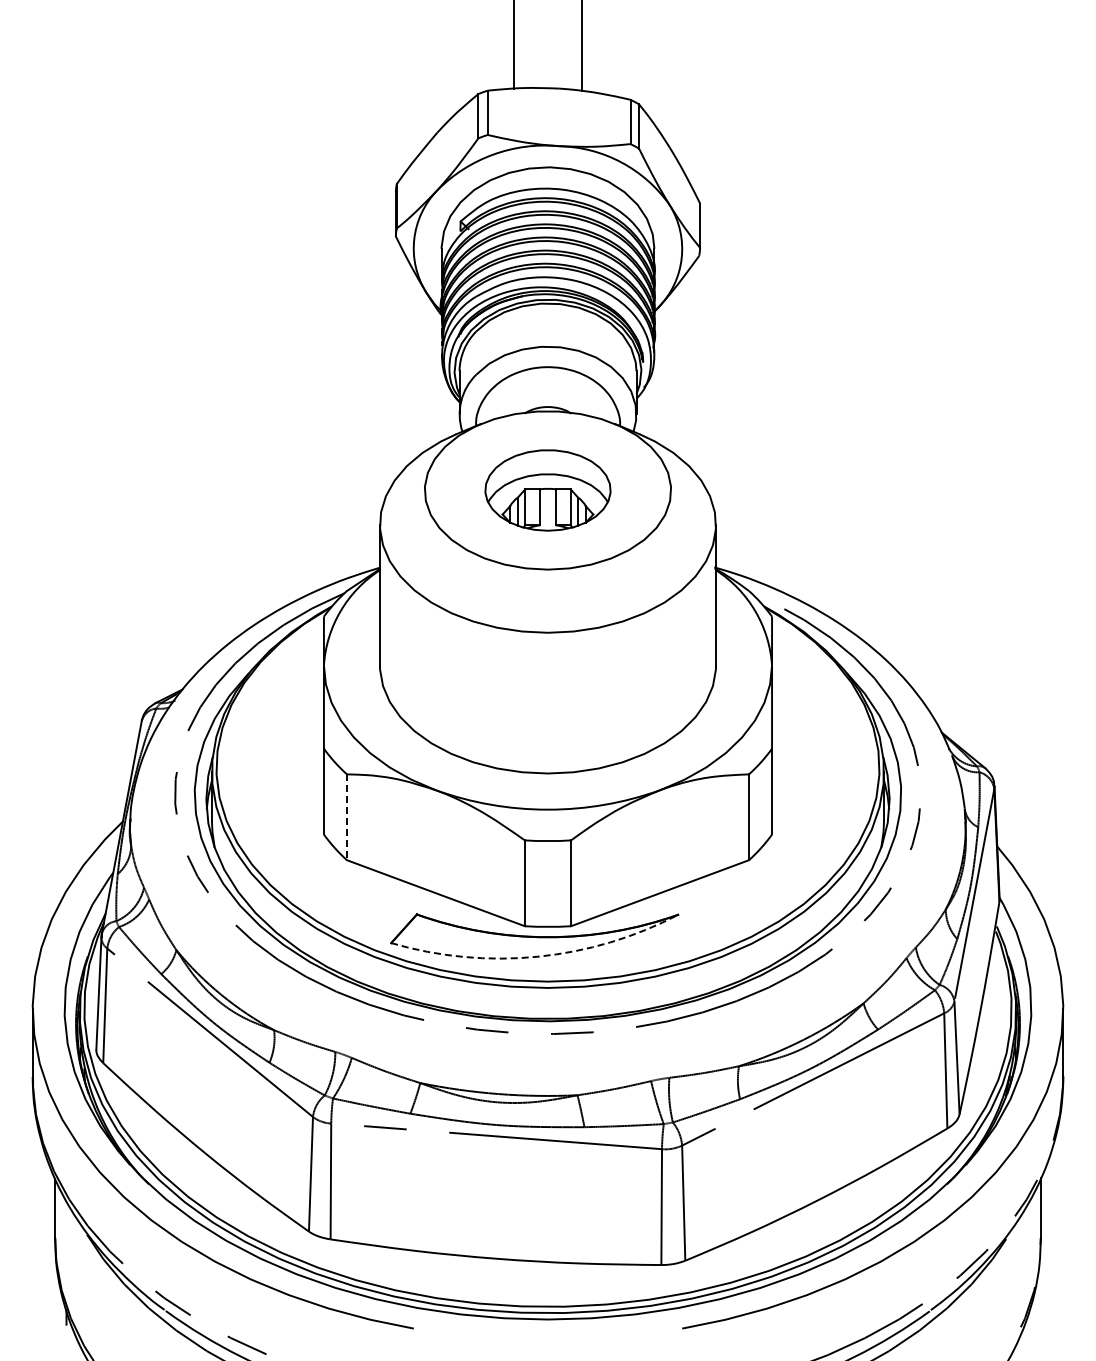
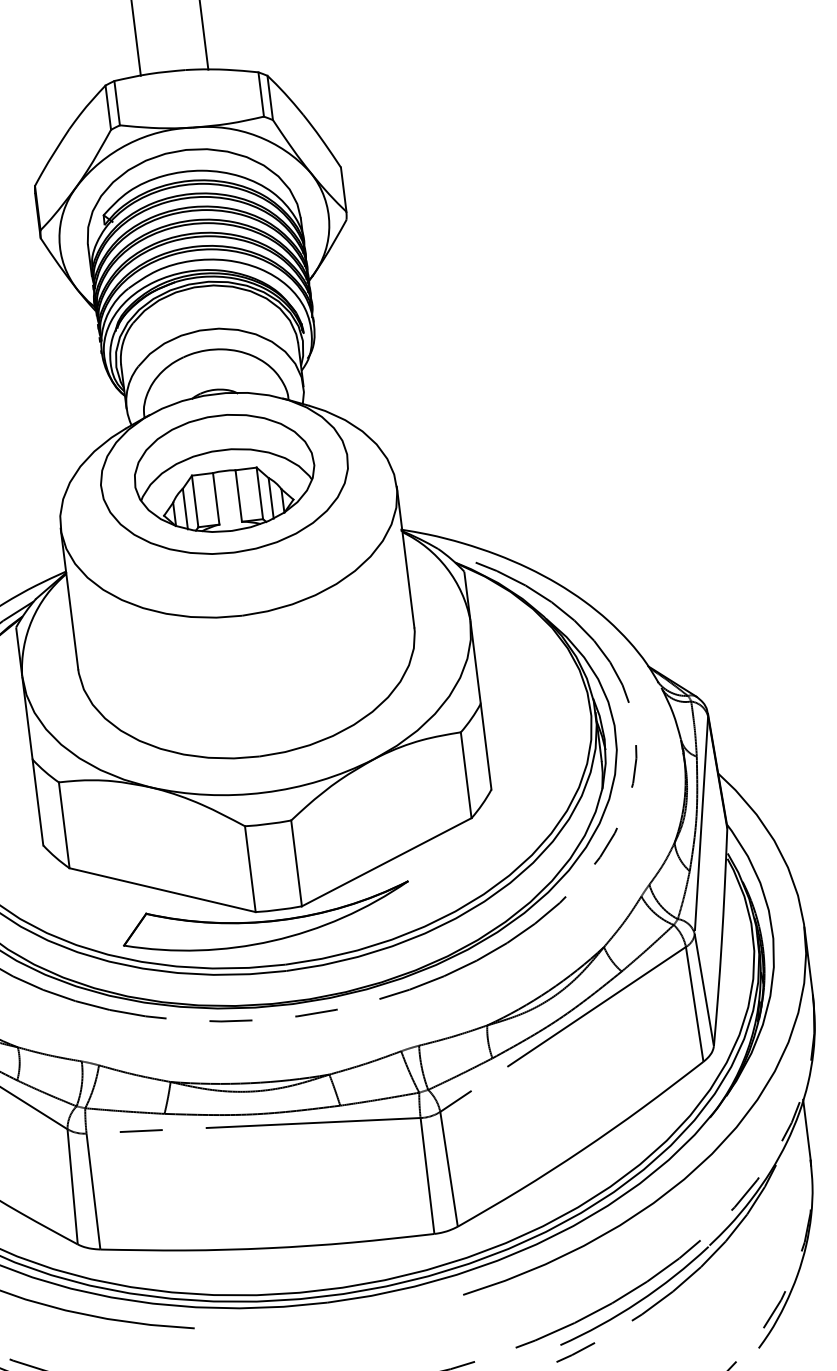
part: (547, 490) -> (224, 473), size x1.43
line: (347, 817) -> (64, 825), dashed -> solid
arc: (537, 956) -> (272, 940), dashed -> solid

